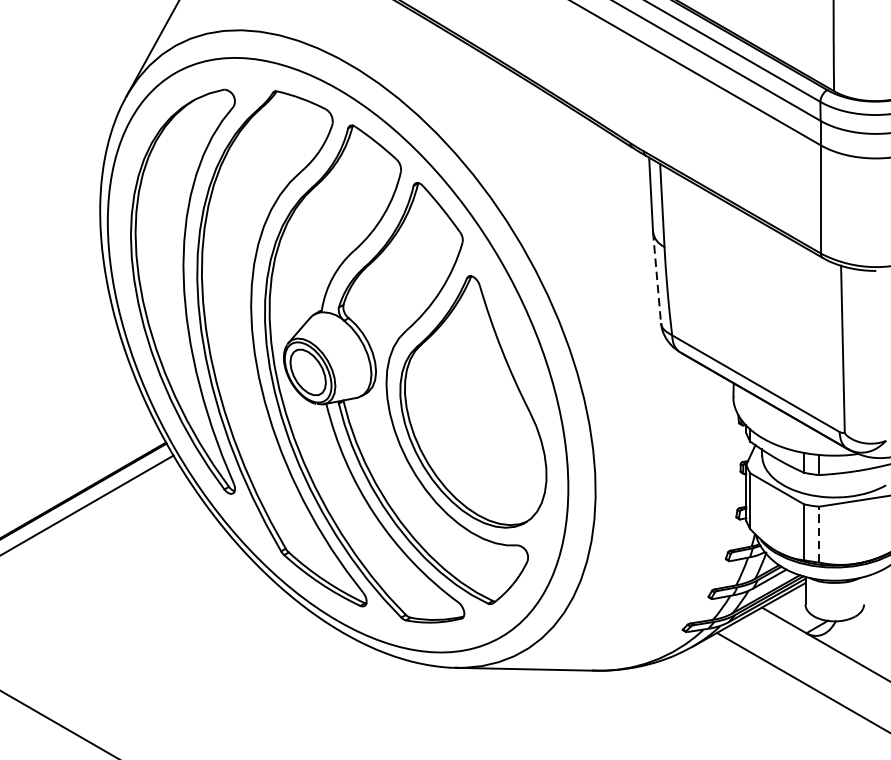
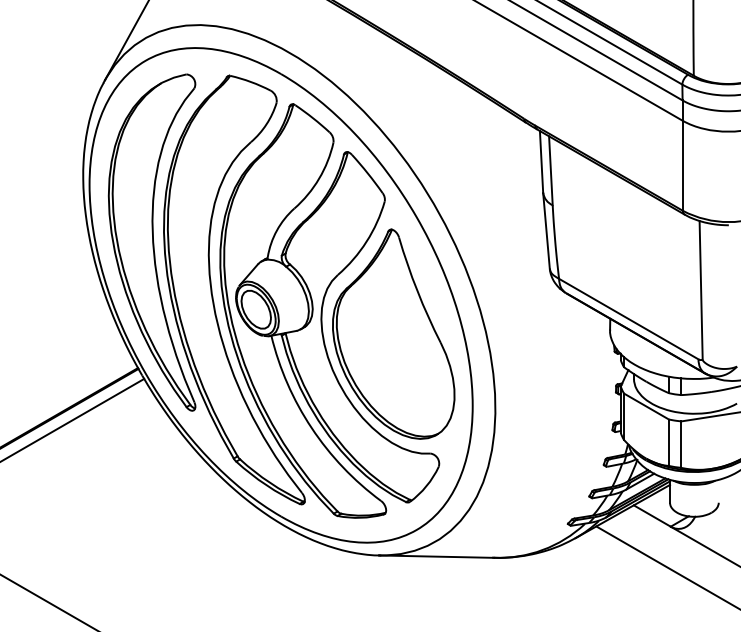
line: (657, 278) -> (546, 231), dashed -> solid
line: (819, 534) -> (681, 444), dashed -> solid

